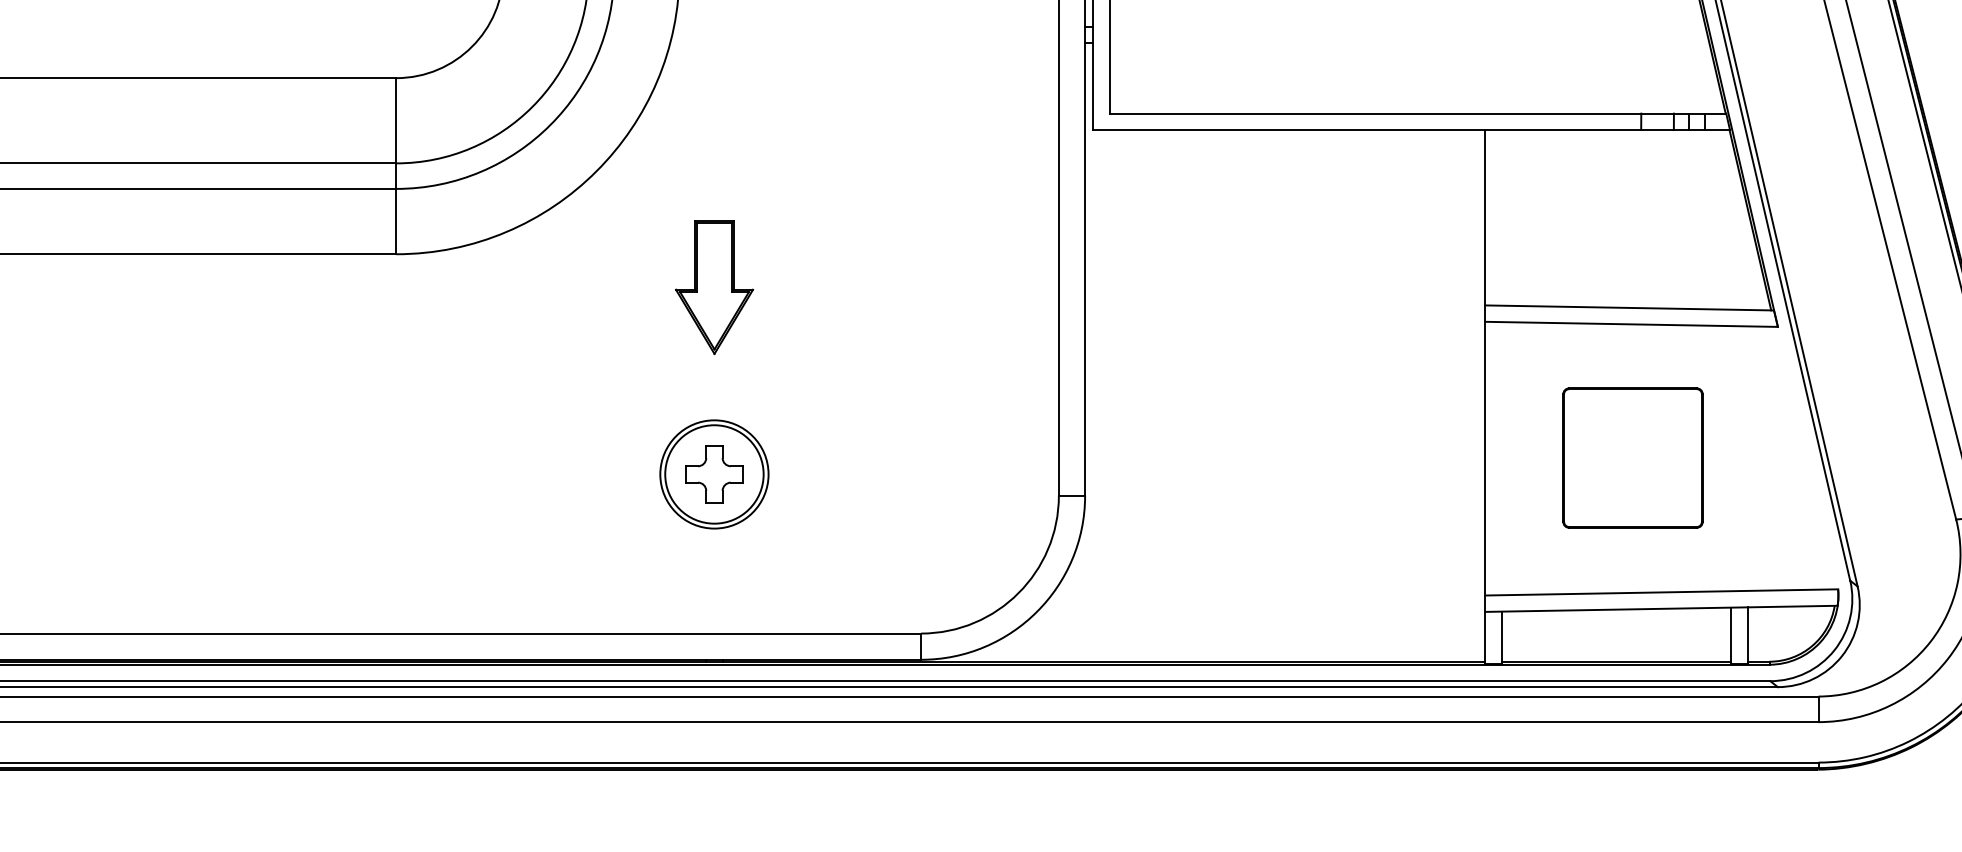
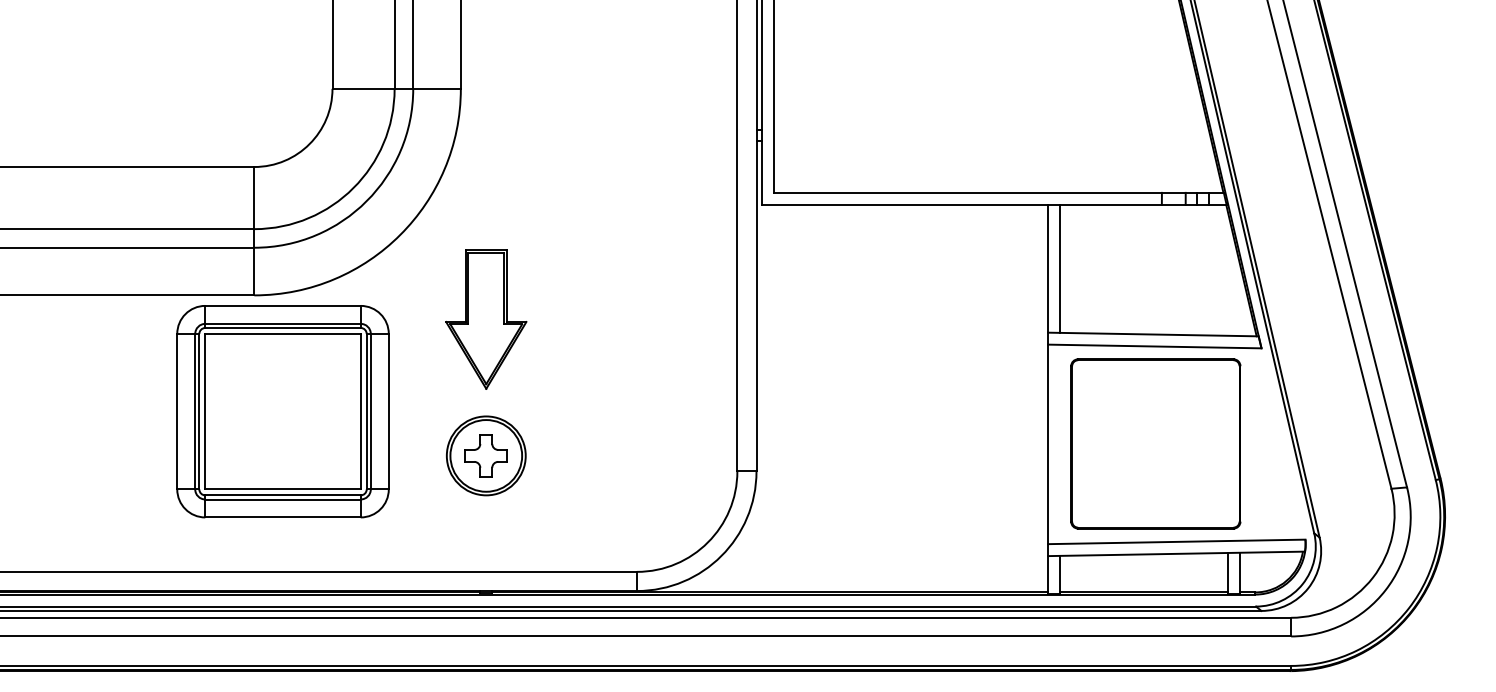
line: (1502, 217) -> (1060, 268), added
part: (714, 287) -> (486, 319), size x1.43
part: (434, 413) -> (282, 411), added
part: (1632, 457) -> (1155, 443), size x1.67

